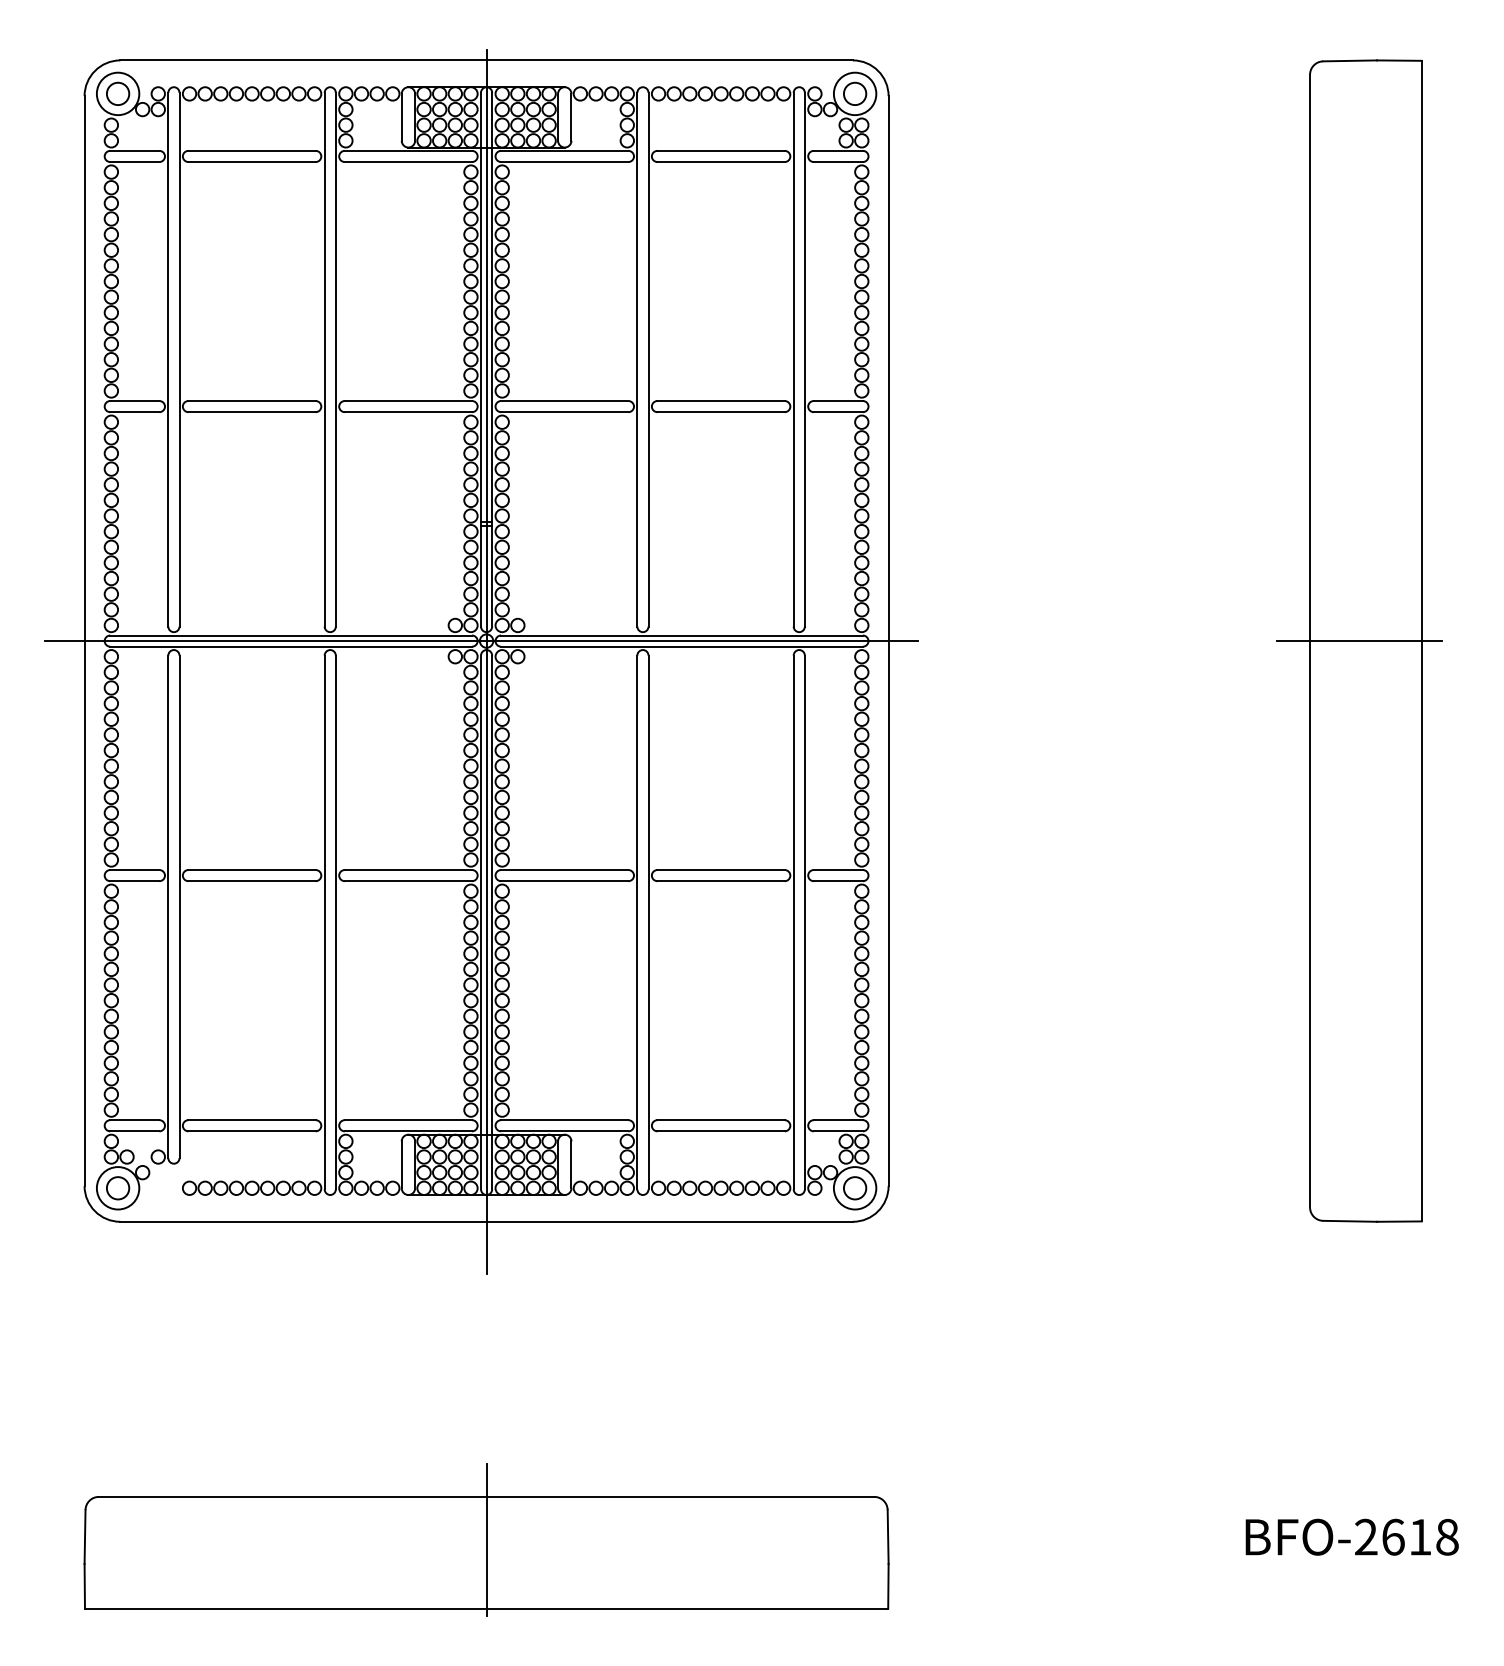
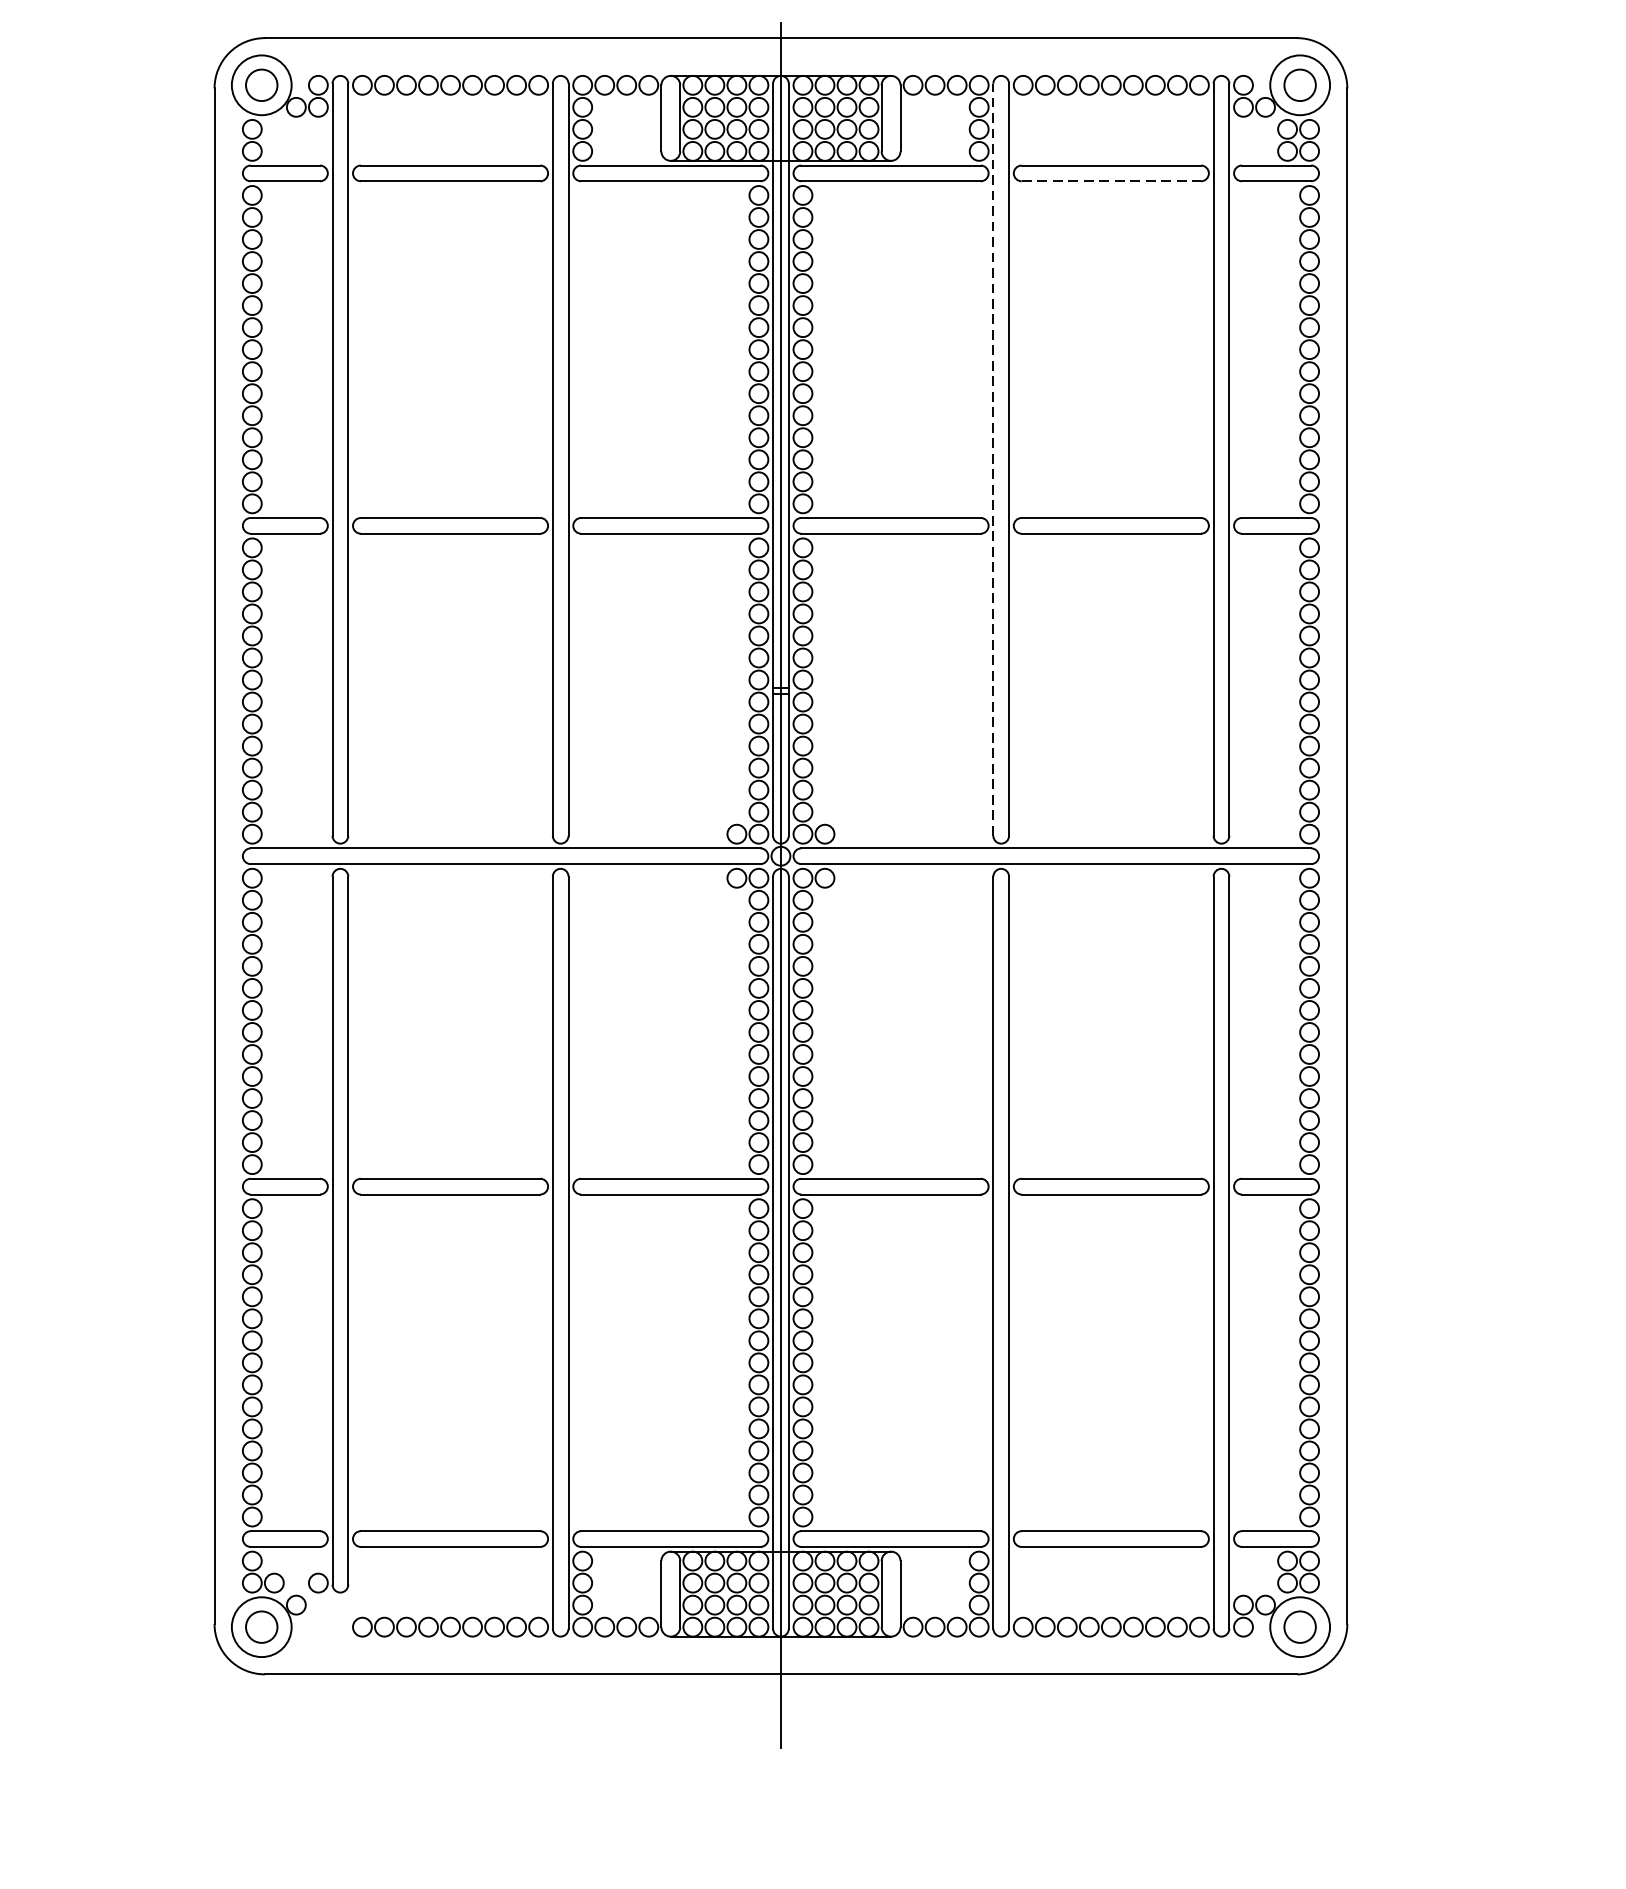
line: (721, 162) -> (1111, 181), solid -> dashed
line: (637, 359) -> (993, 459), solid -> dashed
line: (481, 641) -> (773, 856), removed

